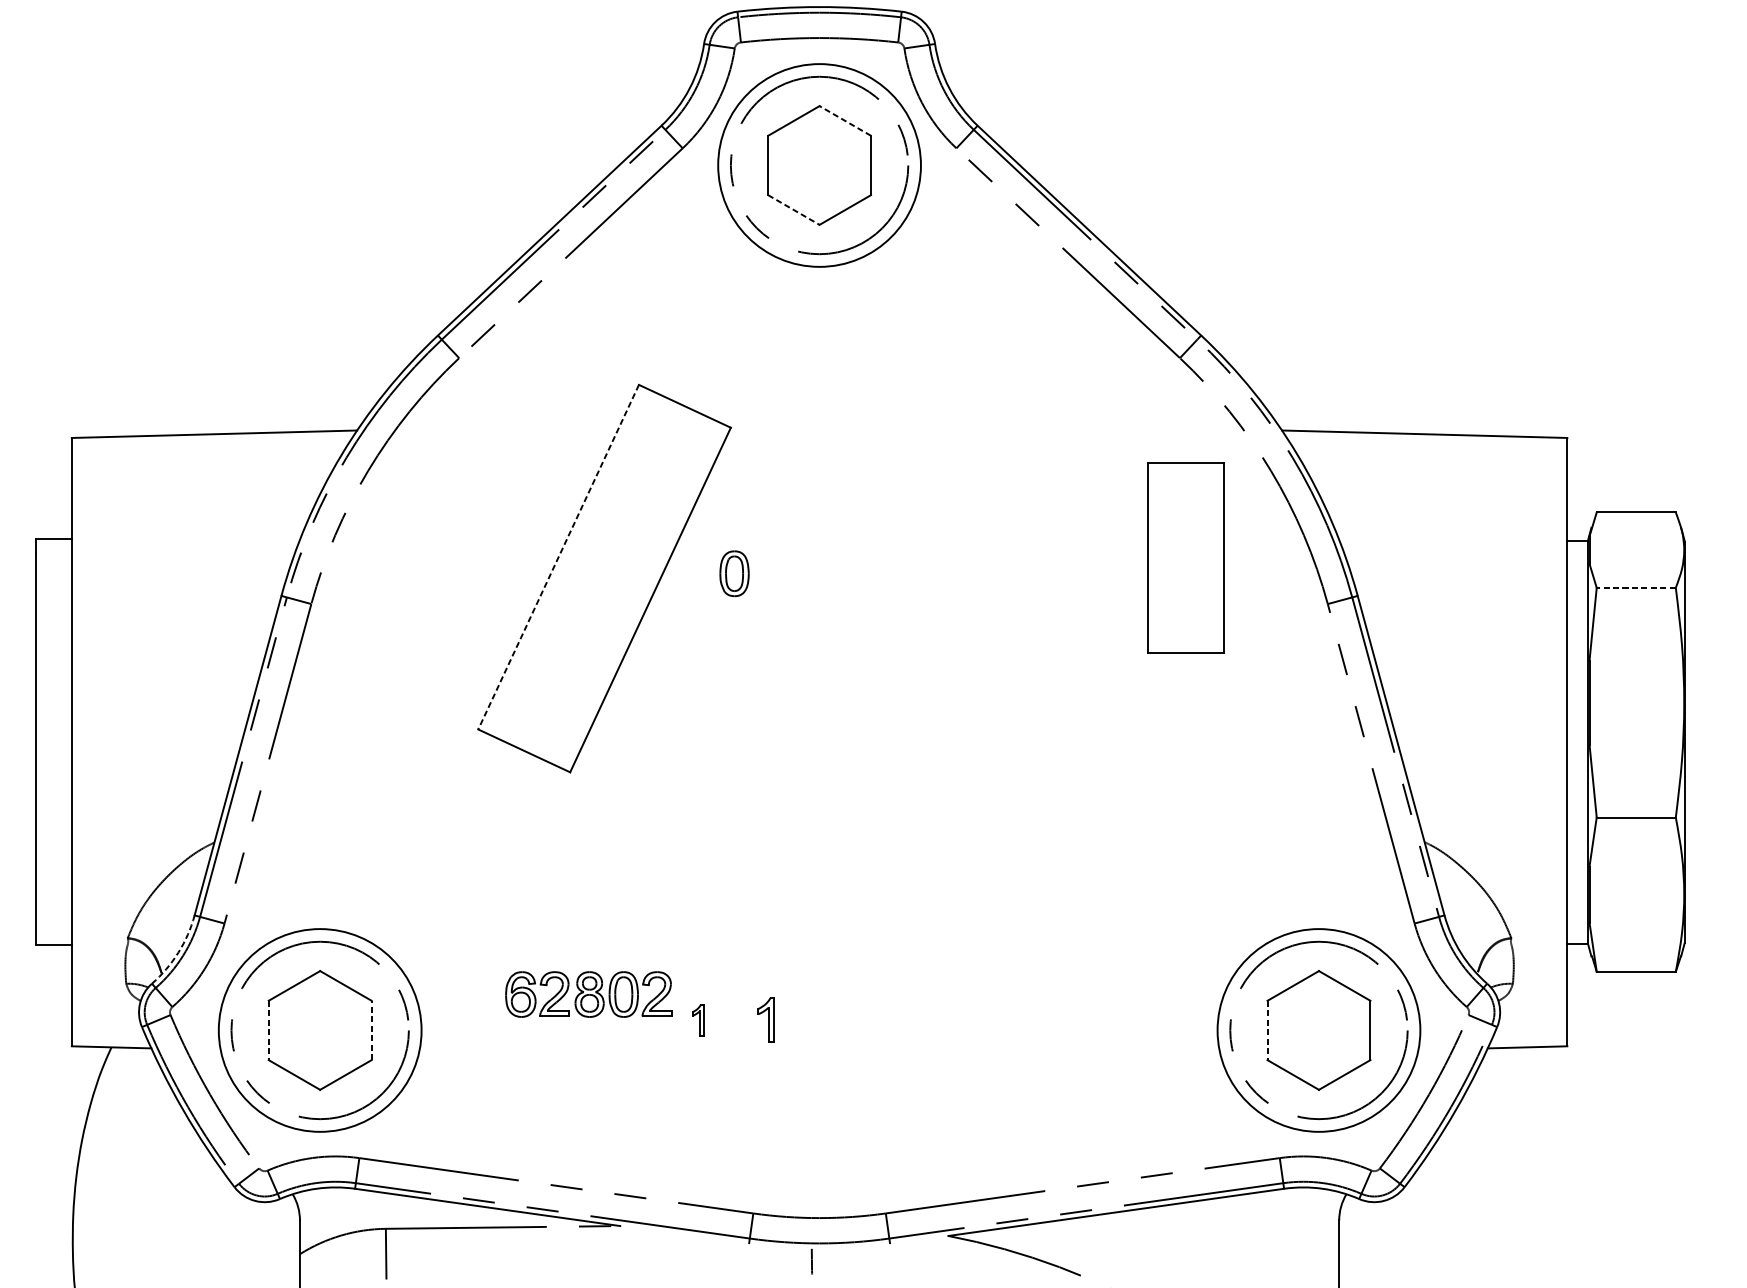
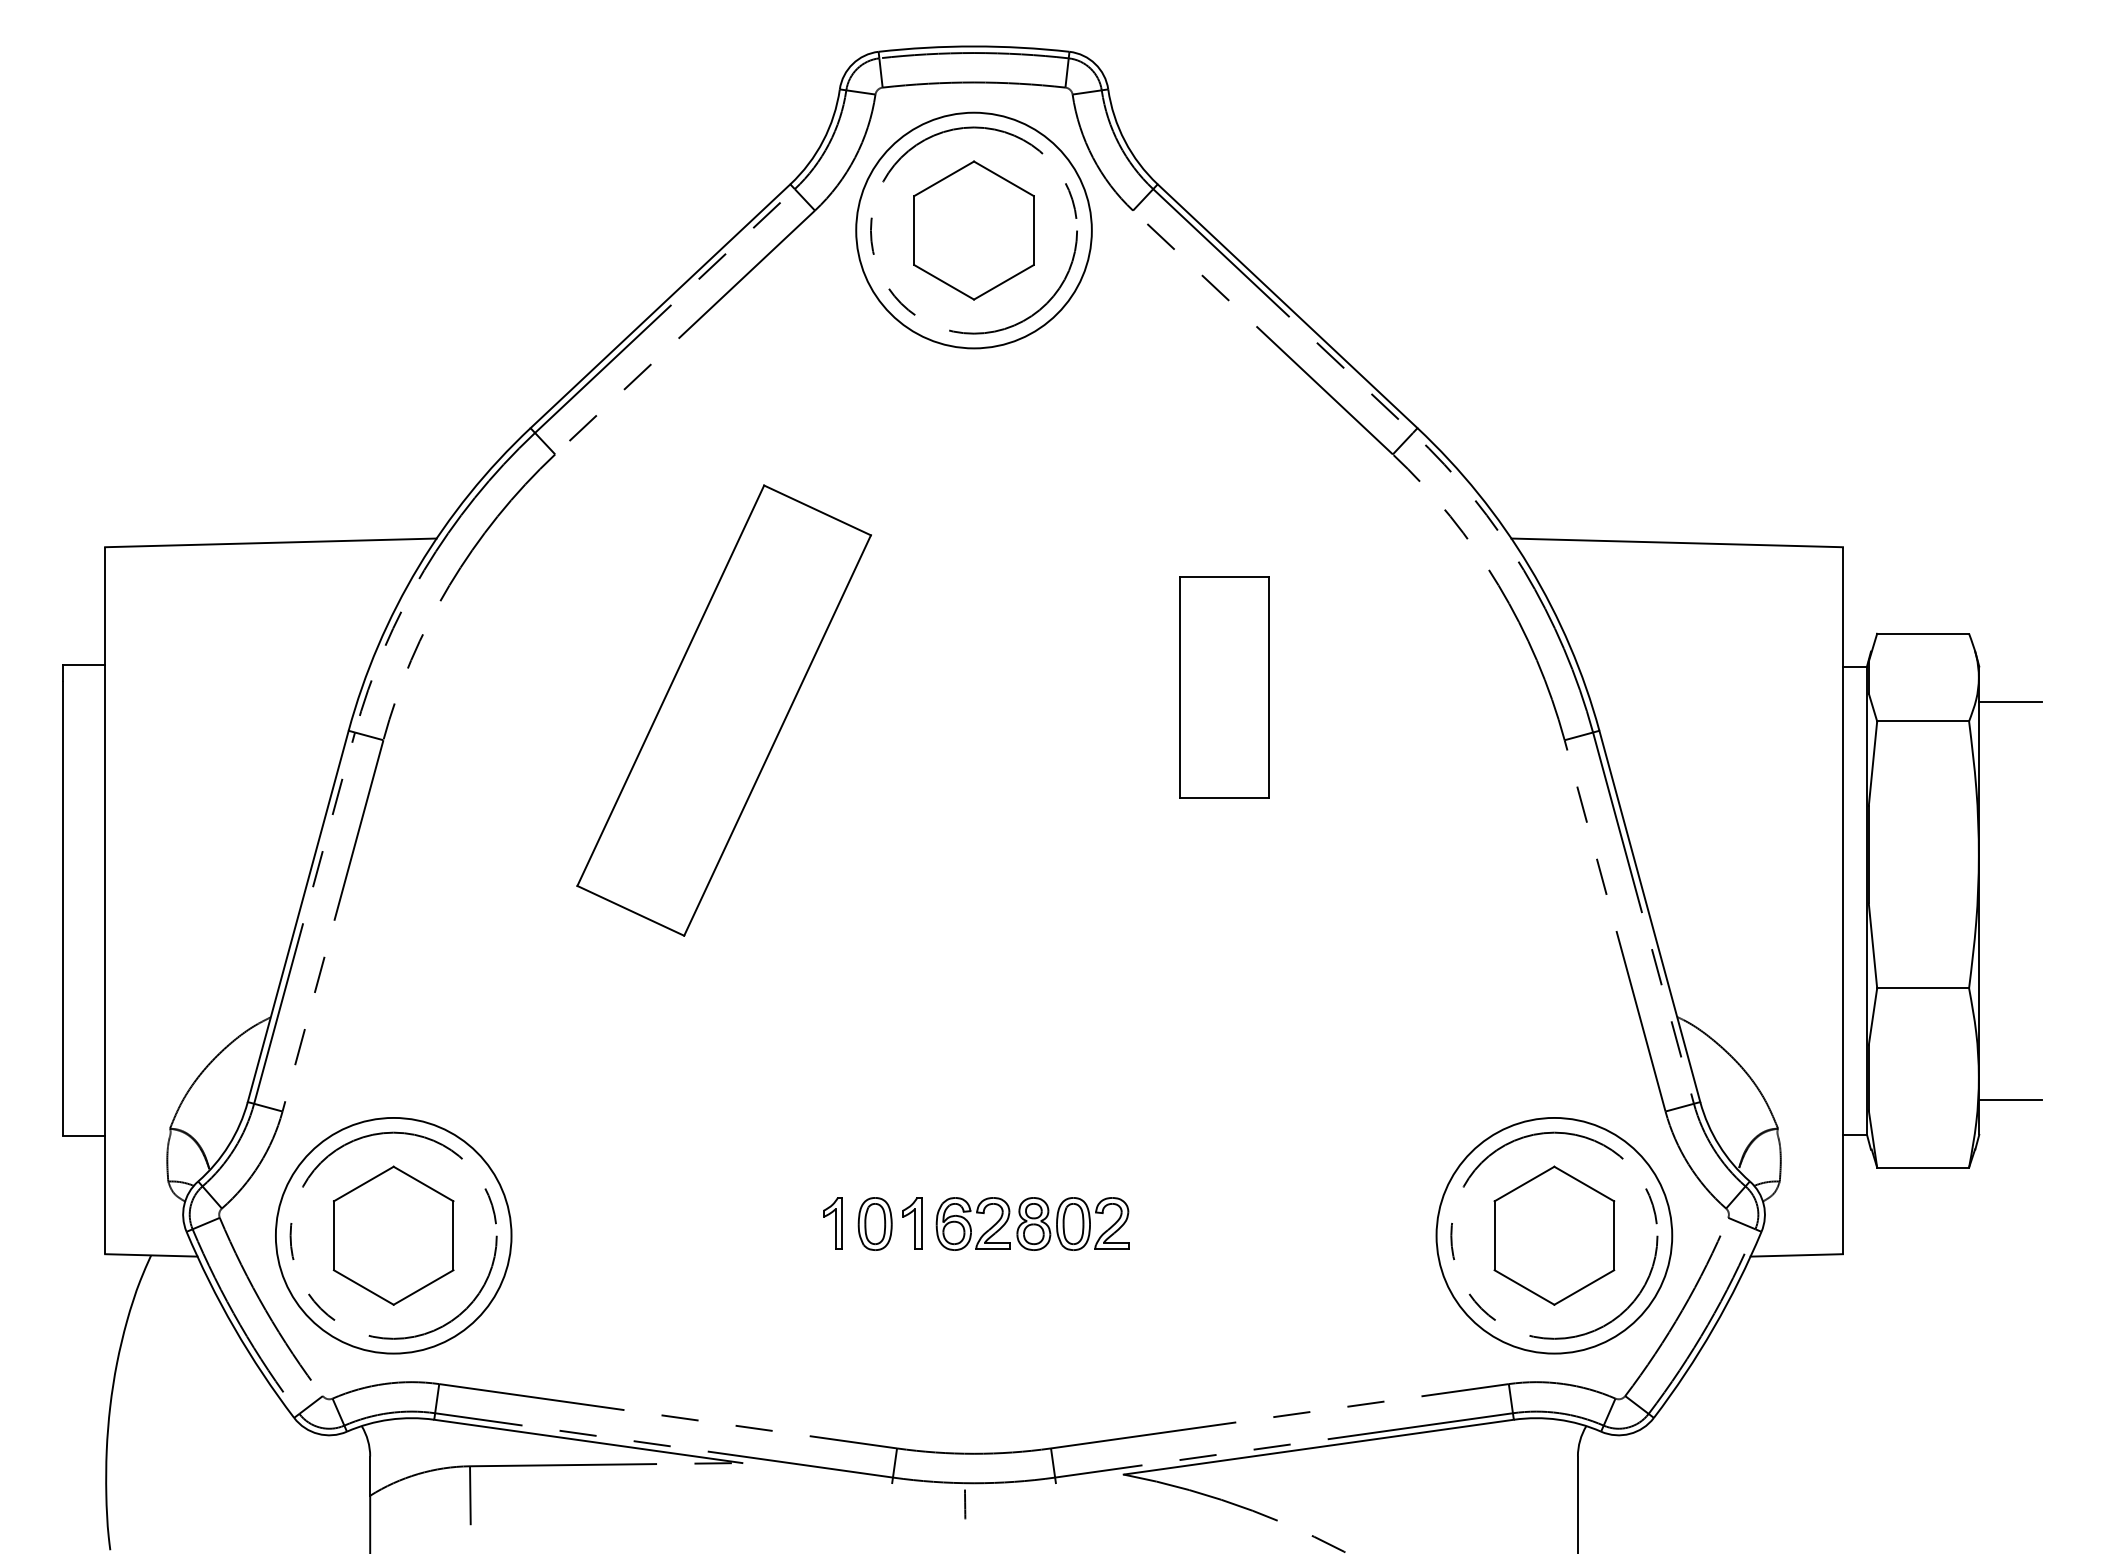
line: (844, 120) -> (1003, 178), dashed -> solid
line: (794, 210) -> (944, 282), dashed -> solid
line: (558, 556) -> (670, 685), dashed -> solid
part: (1185, 558) -> (1224, 687), moved
line: (1711, 570) -> (2010, 701), added
part: (733, 573) -> (874, 1223), moved
line: (1636, 587) -> (1923, 721), dashed -> solid
line: (1711, 913) -> (2010, 1099), added
arc: (178, 952) -> (228, 1145), dashed -> solid
part: (588, 994) -> (1032, 1223), moved
part: (697, 1019) -> (832, 1223), size x1.43
line: (268, 1030) -> (333, 1235), dashed -> solid
line: (371, 1030) -> (453, 1235), dashed -> solid
line: (1267, 1030) -> (1494, 1235), dashed -> solid

